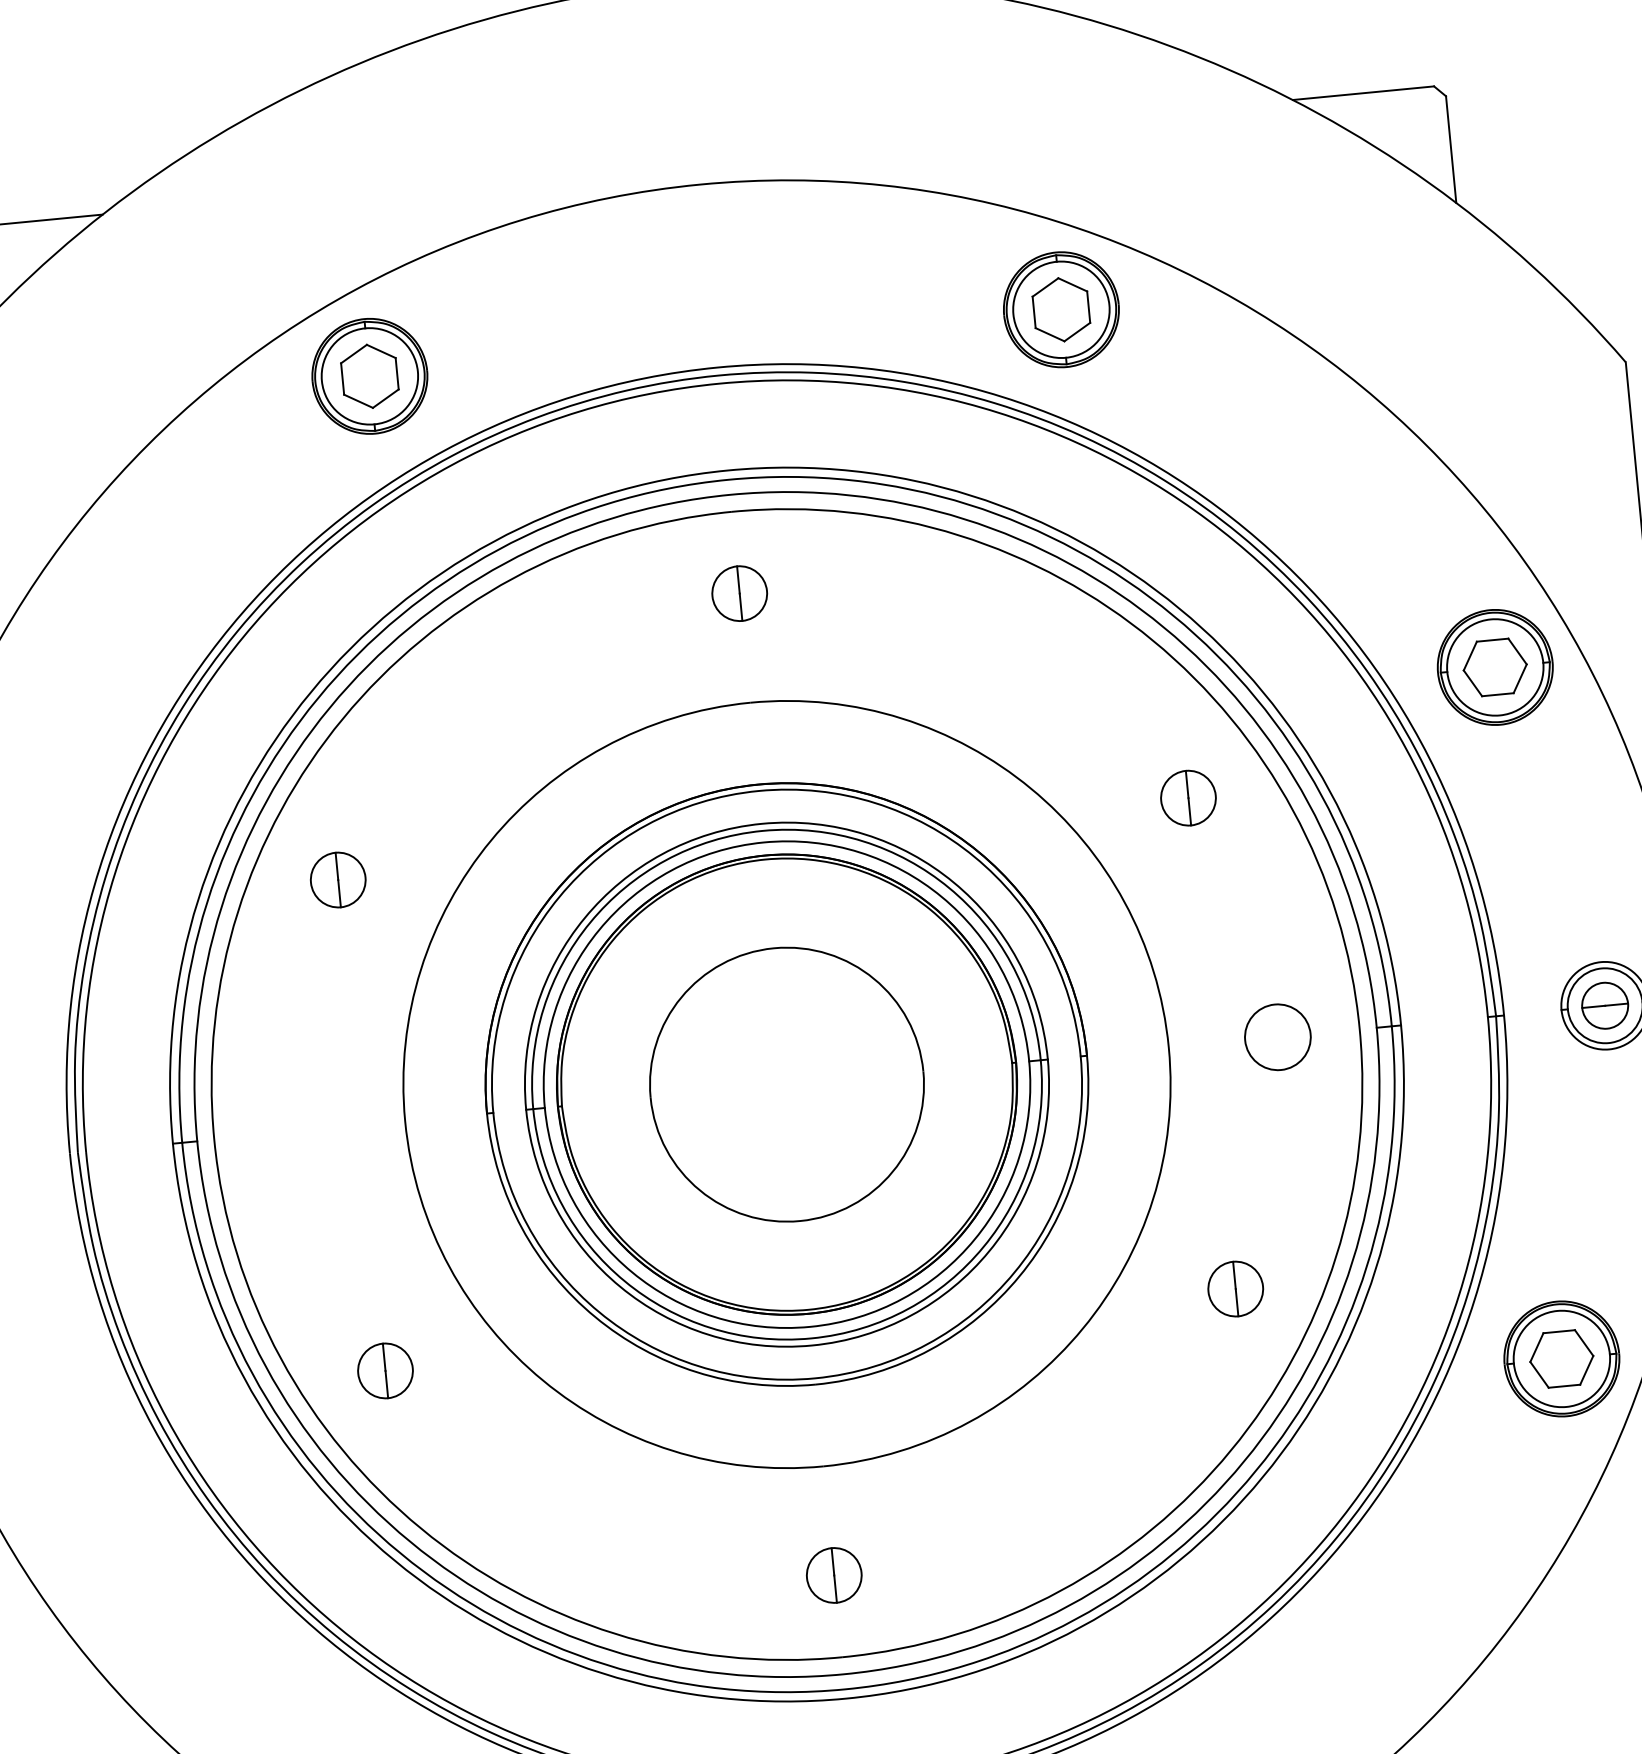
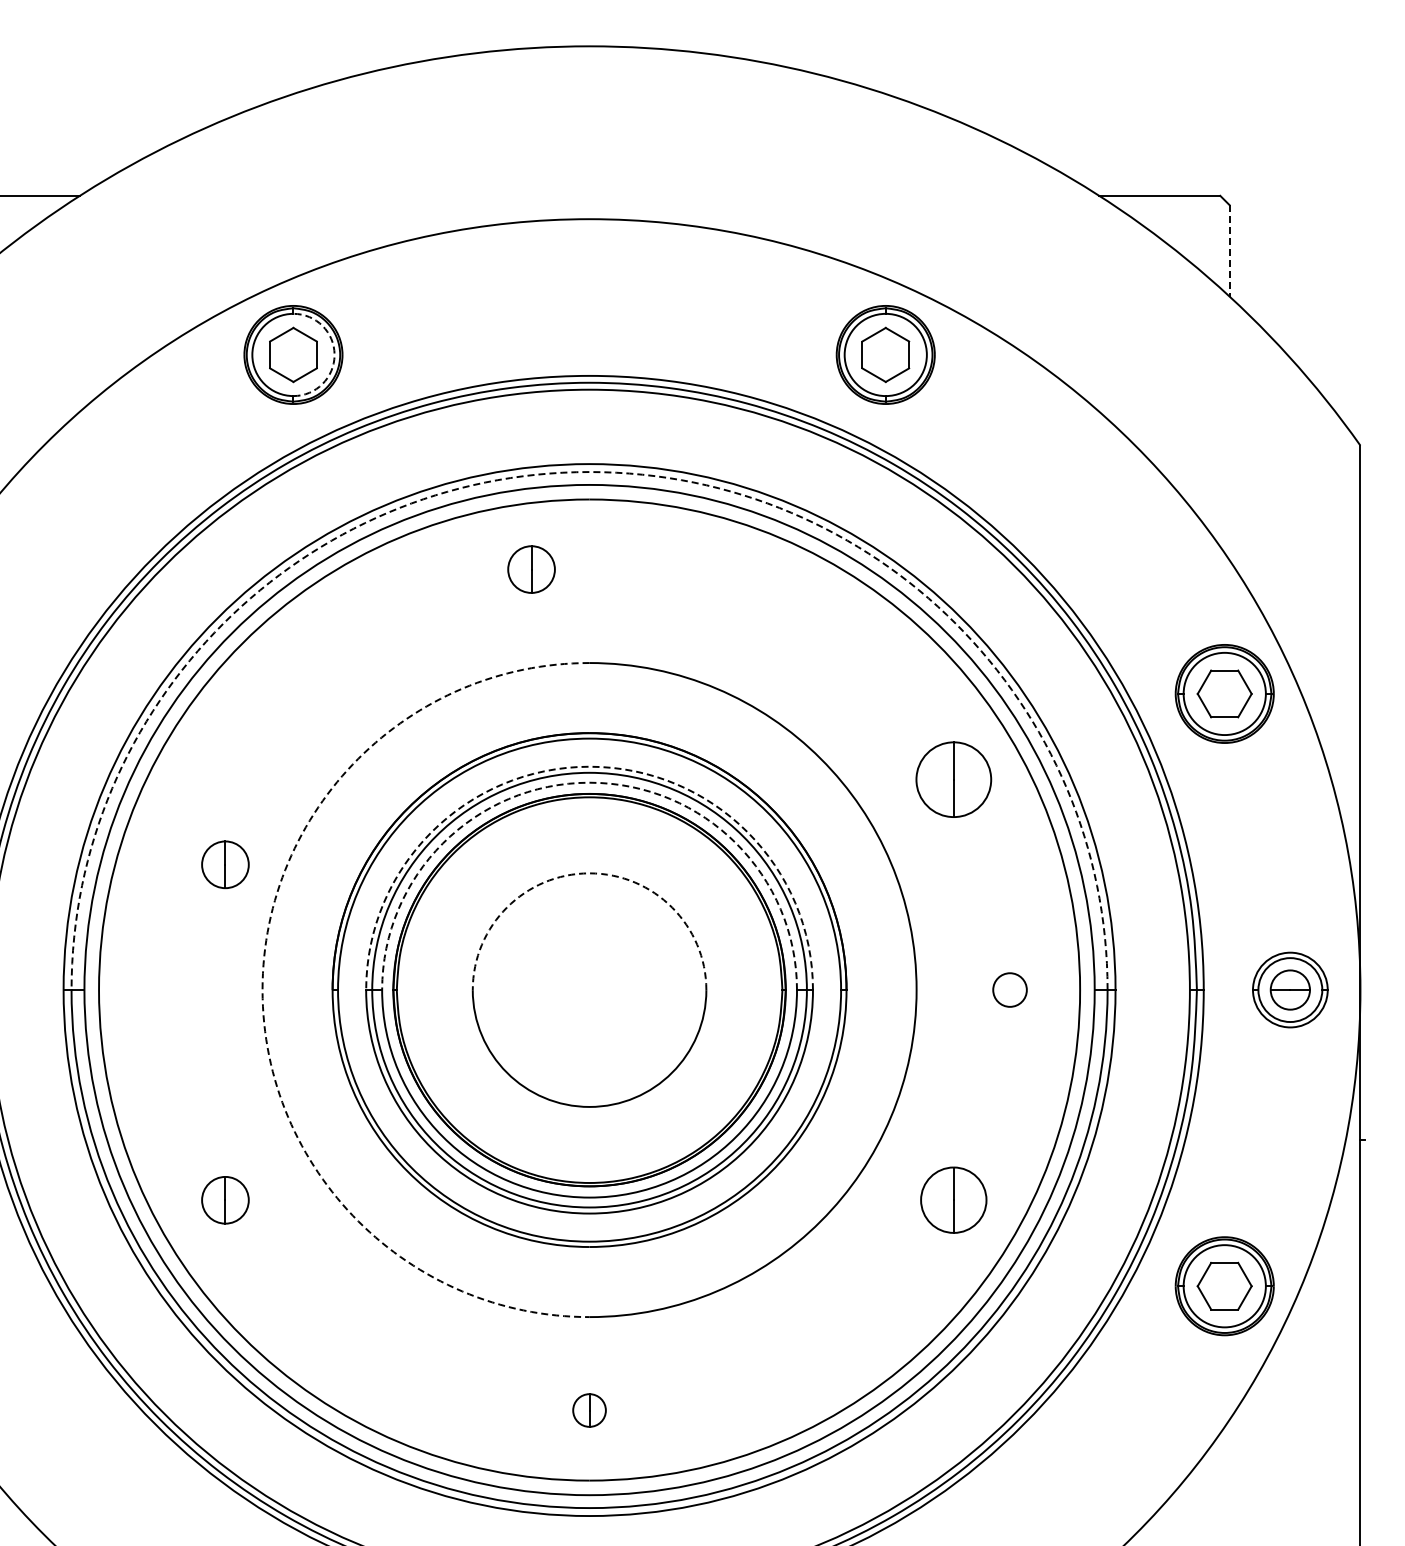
line: (1450, 149) -> (1229, 250), solid -> dashed
arc: (417, 371) -> (334, 354), solid -> dashed
arc: (728, 480) -> (589, 472), solid -> dashed
part: (739, 593) -> (531, 569), moved
part: (1188, 797) -> (953, 779), size x1.6
arc: (761, 823) -> (589, 766), solid -> dashed
arc: (763, 842) -> (589, 782), solid -> dashed
part: (338, 879) -> (225, 864), moved
arc: (773, 948) -> (589, 873), solid -> dashed
circle: (1278, 1037) -> (1010, 990), size x0.6
arc: (405, 1121) -> (262, 990), solid -> dashed
part: (1235, 1289) -> (953, 1200), size x1.4
part: (834, 1575) -> (589, 1410), size x0.7

